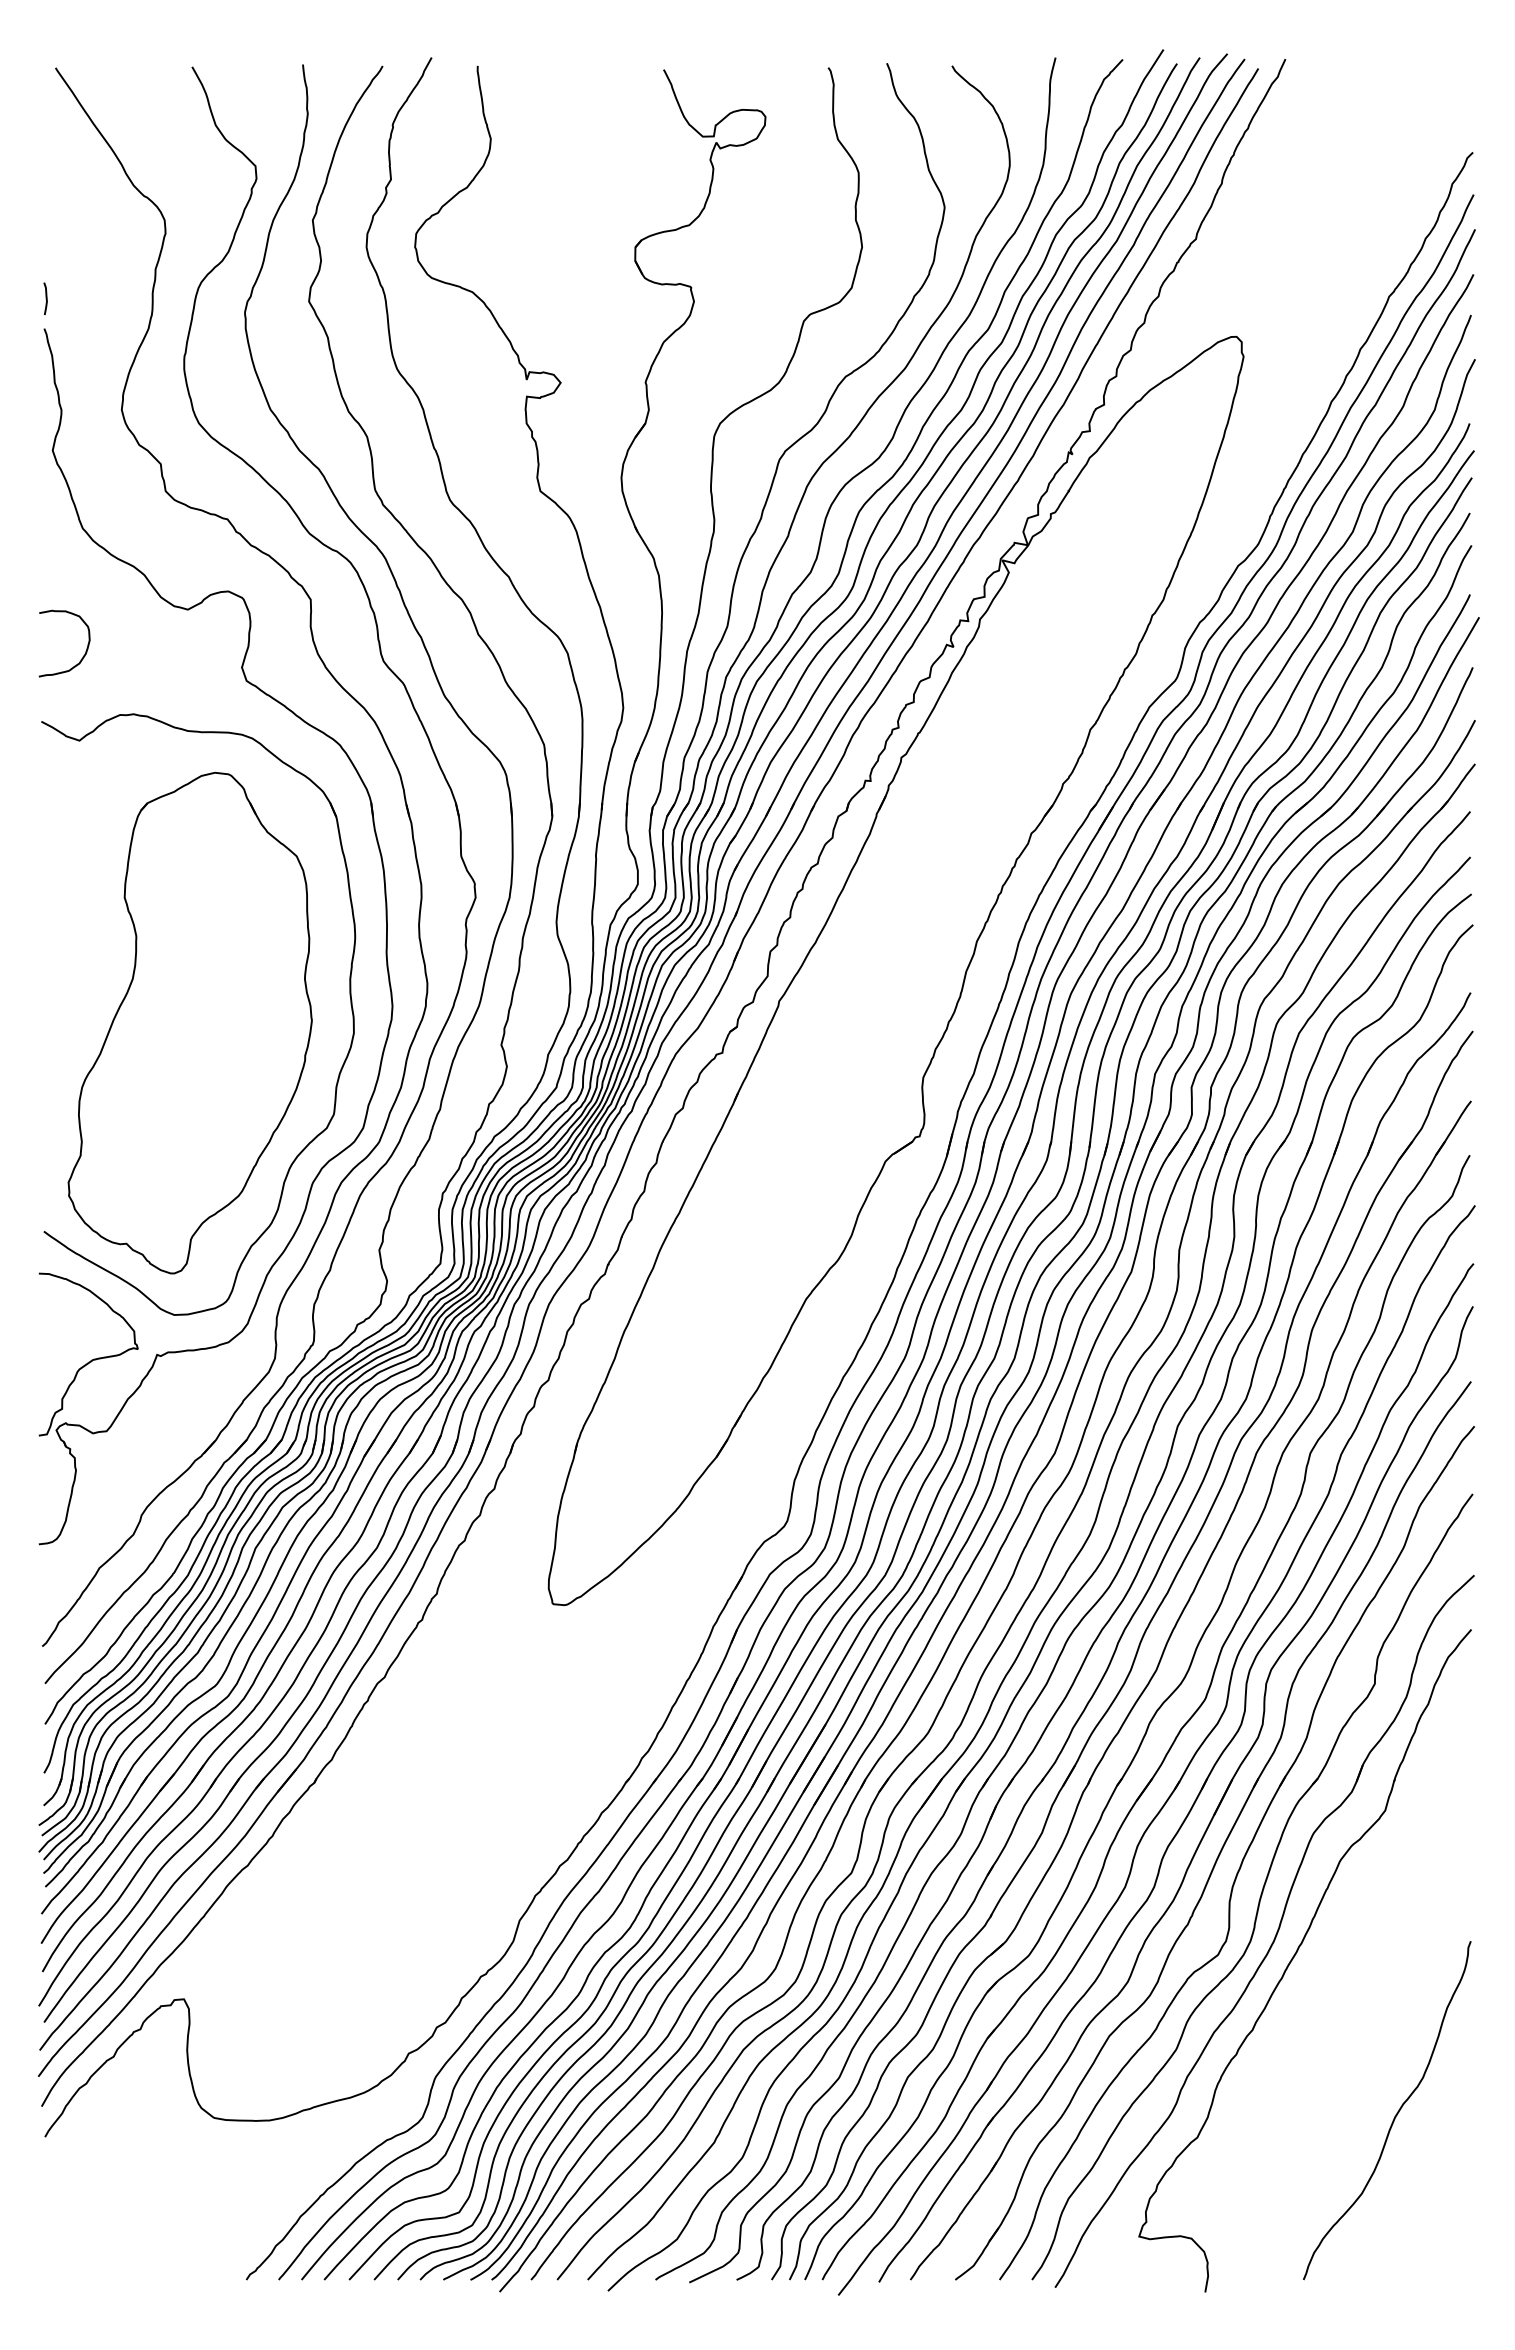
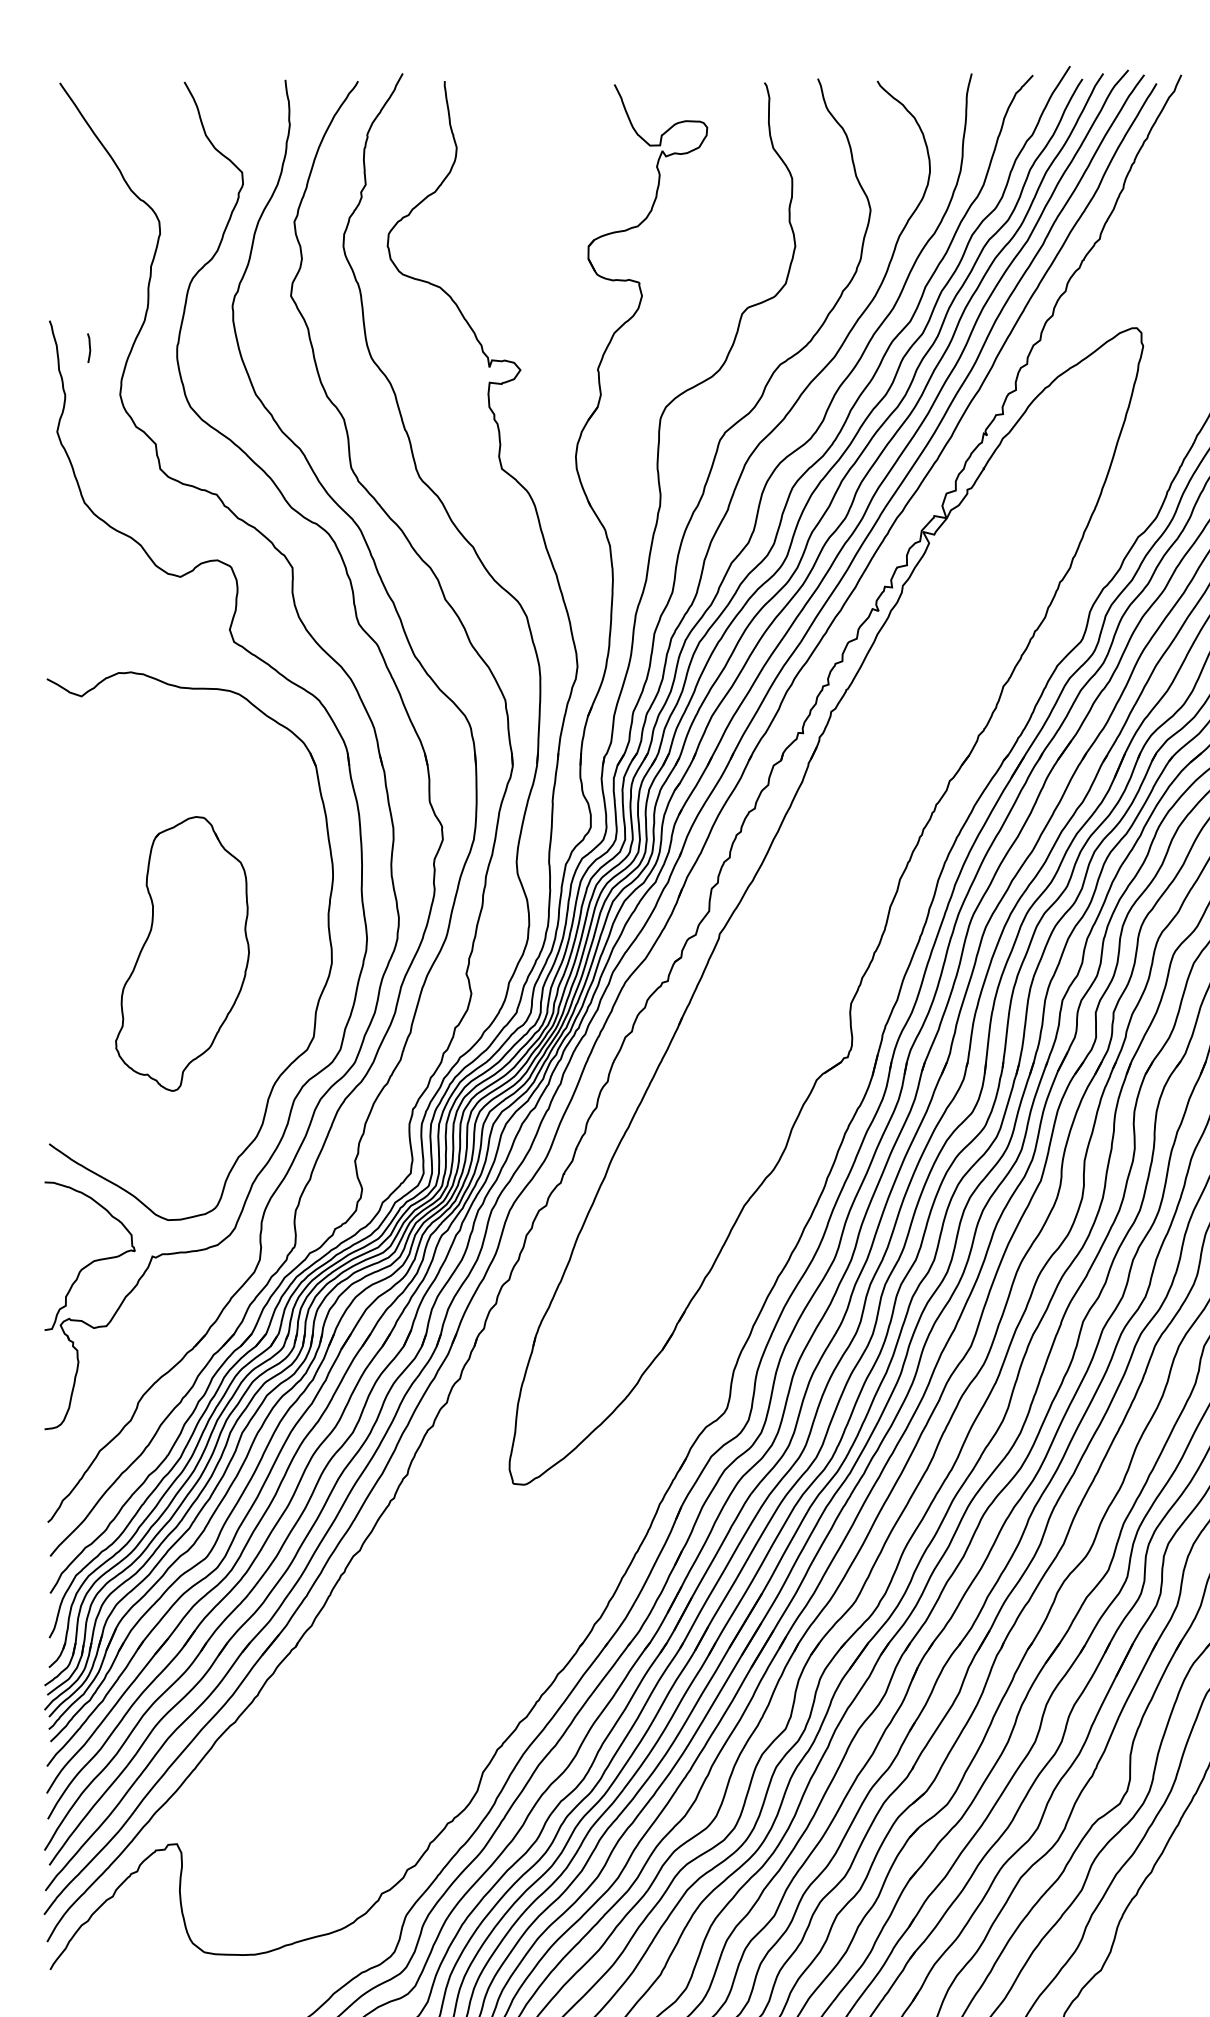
curve: (45, 298) -> (88, 347), moved
curve: (84, 653) -> (86, 616), removed
part: (189, 1022) -> (181, 953), size x0.6

